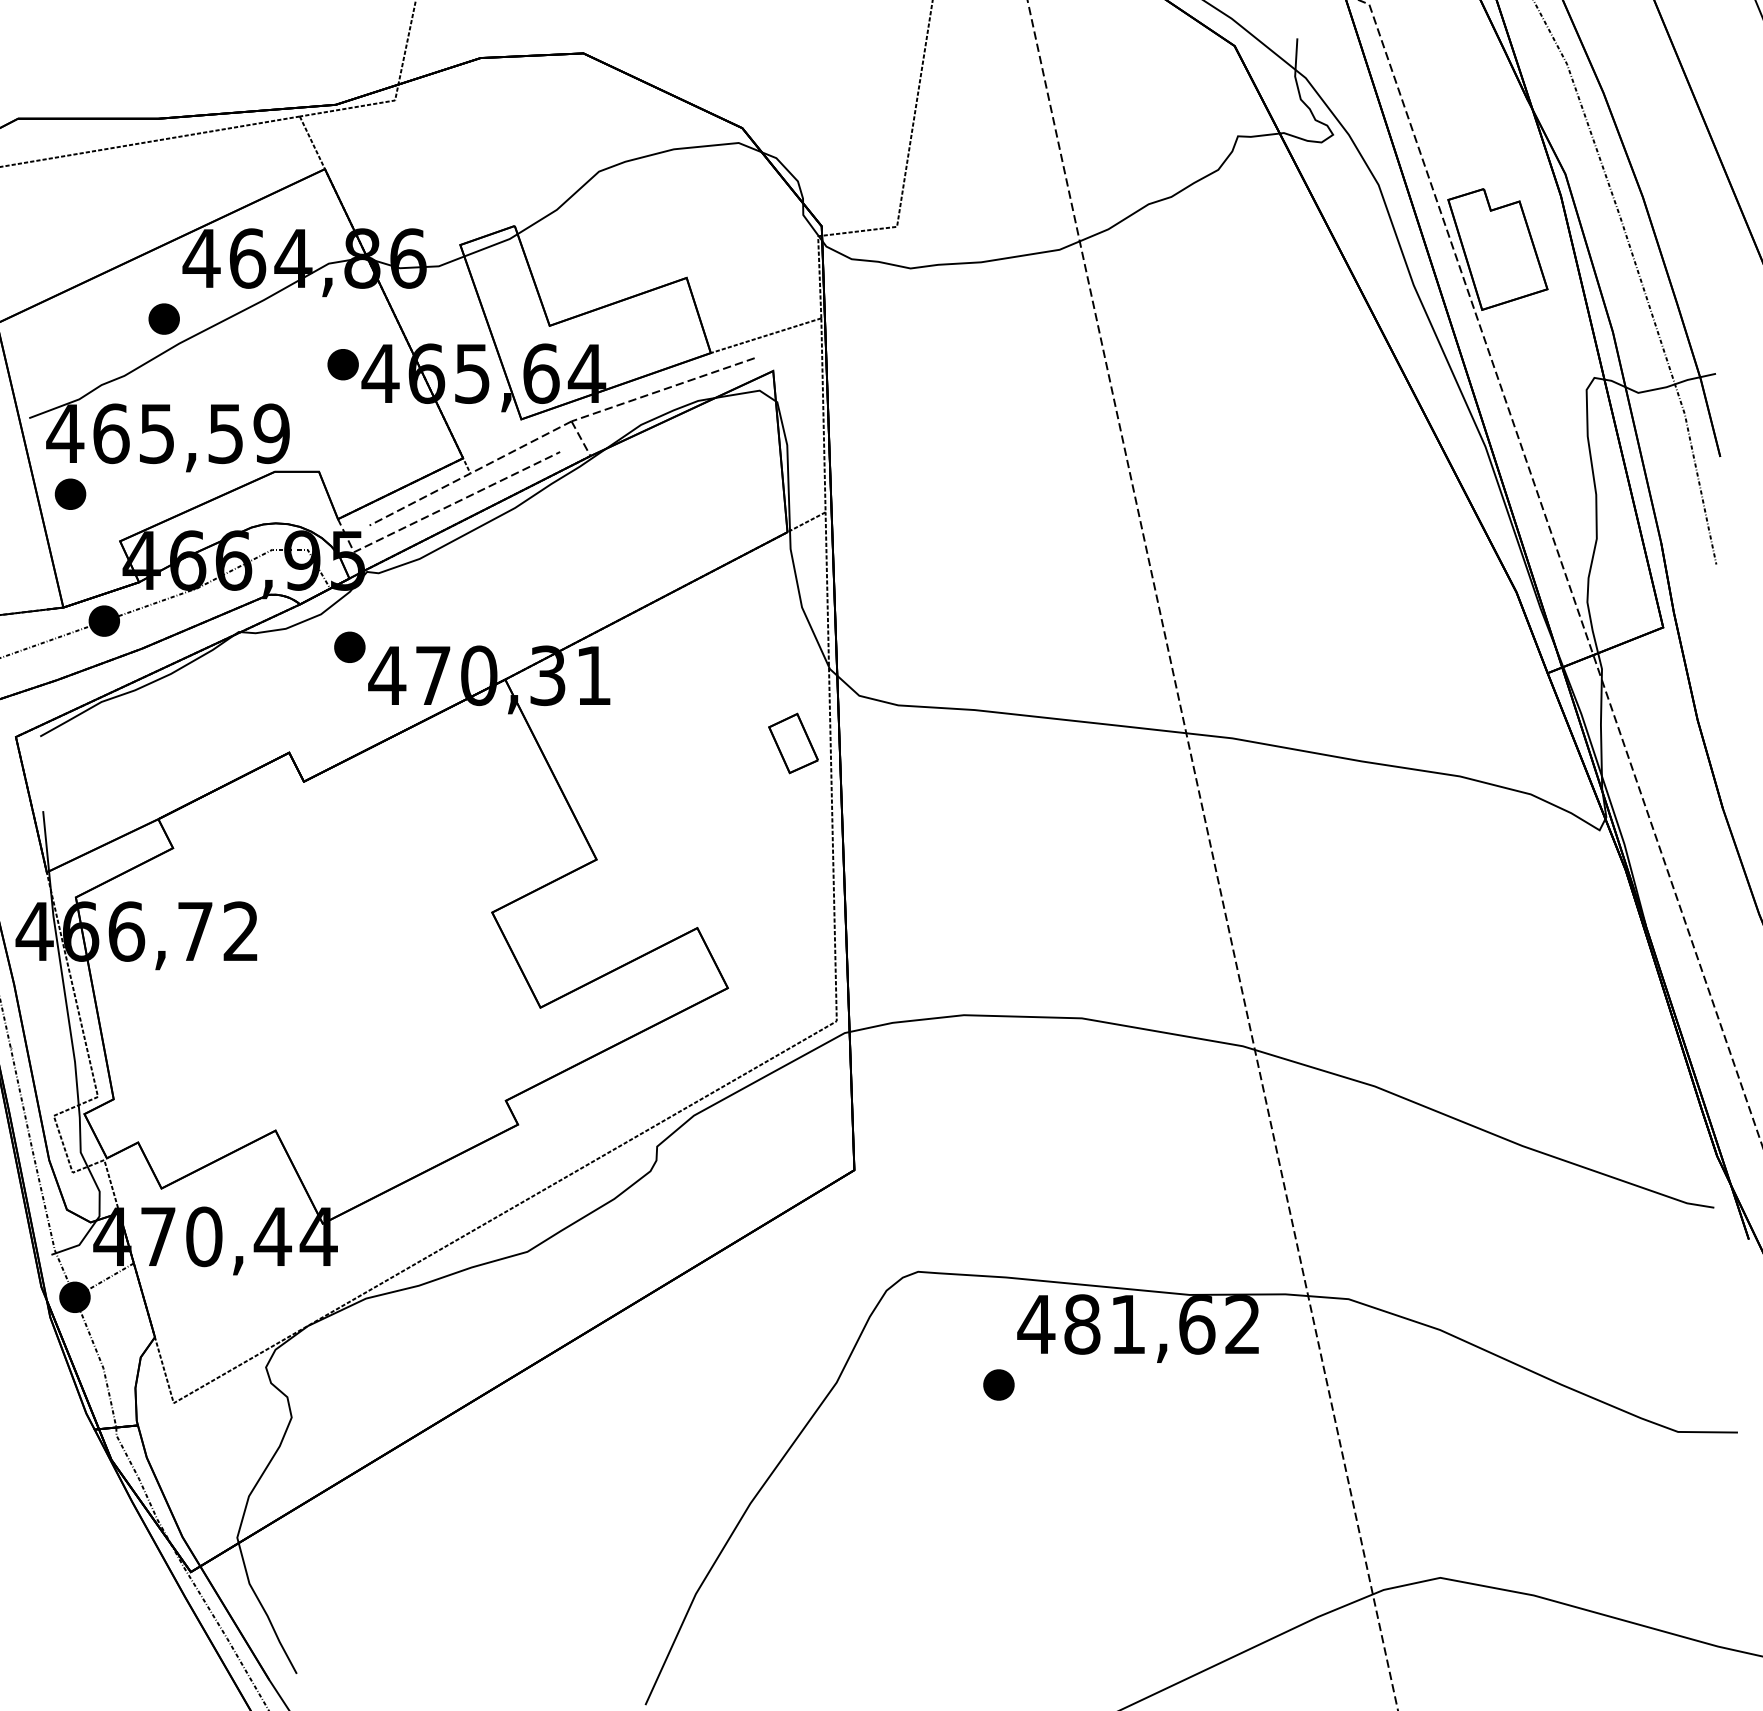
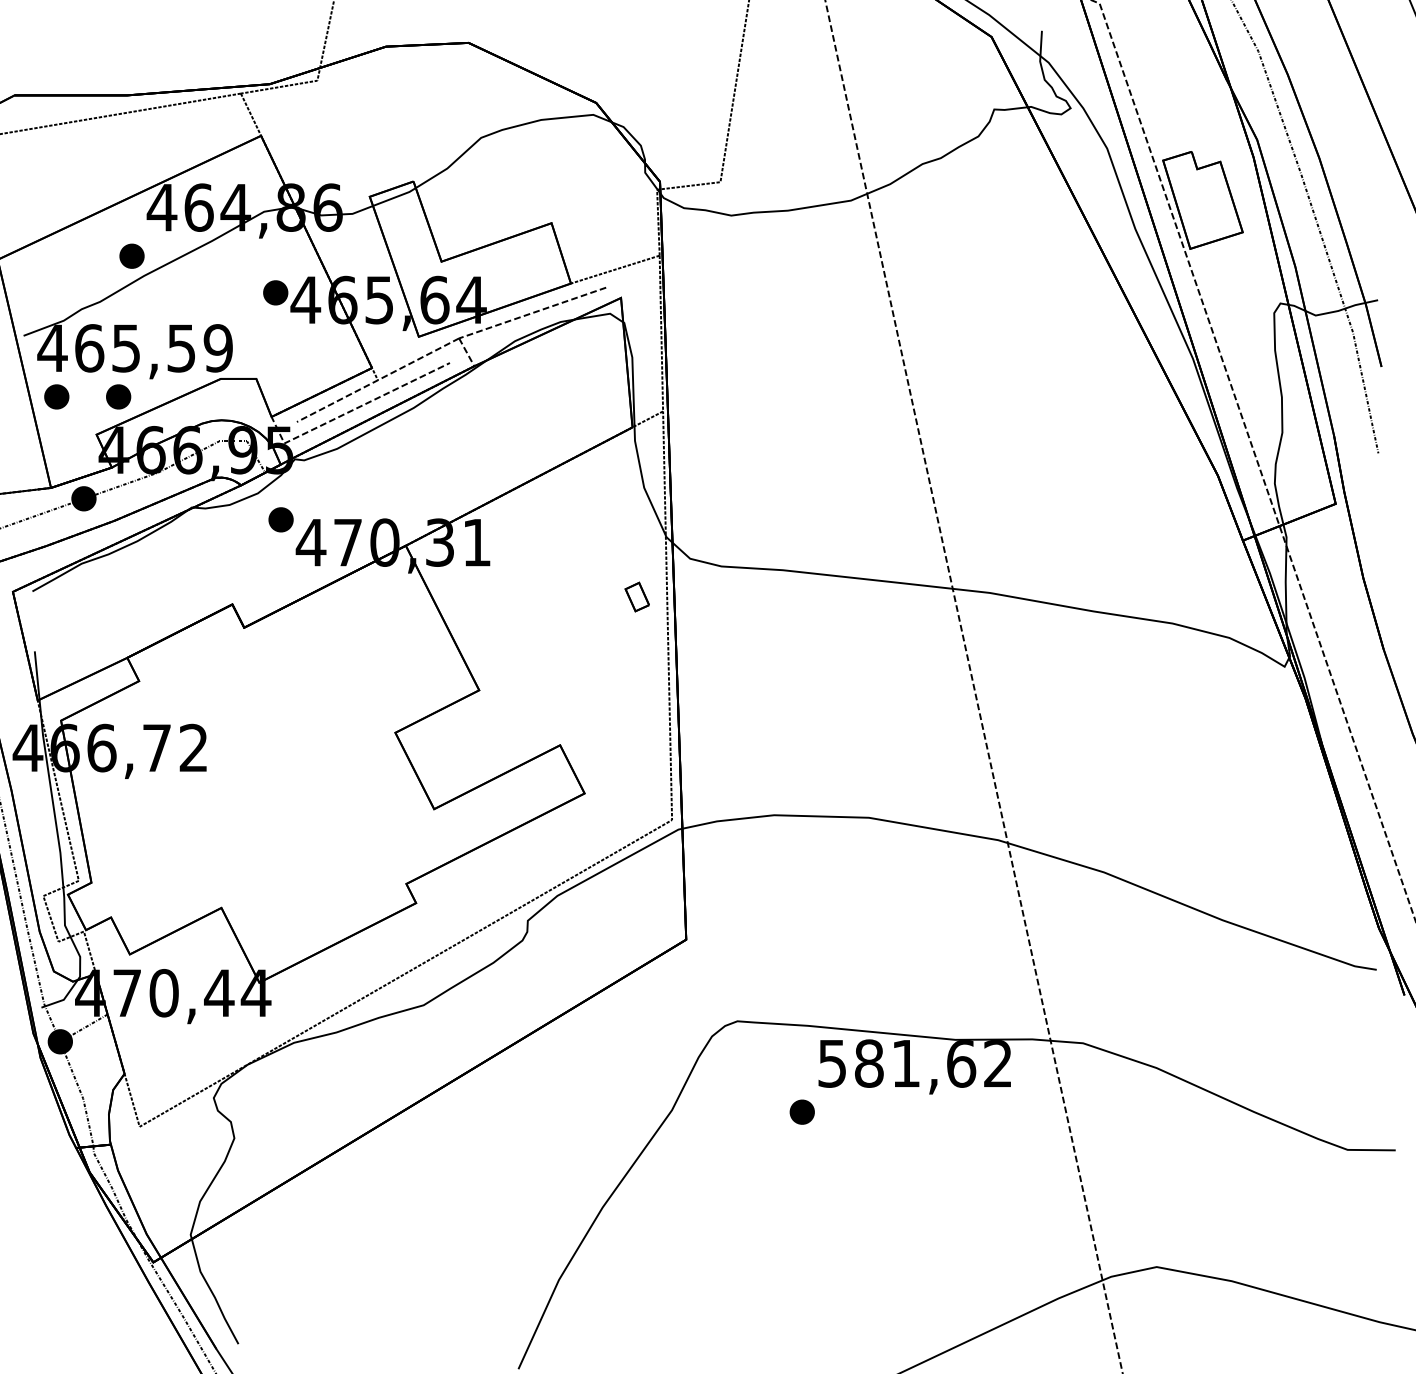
part: (147, 493) -> (118, 396), added
part: (793, 743) -> (637, 597), size x0.6
text: (1036, 1324) -> (832, 1063), 481,62 -> 581,62

